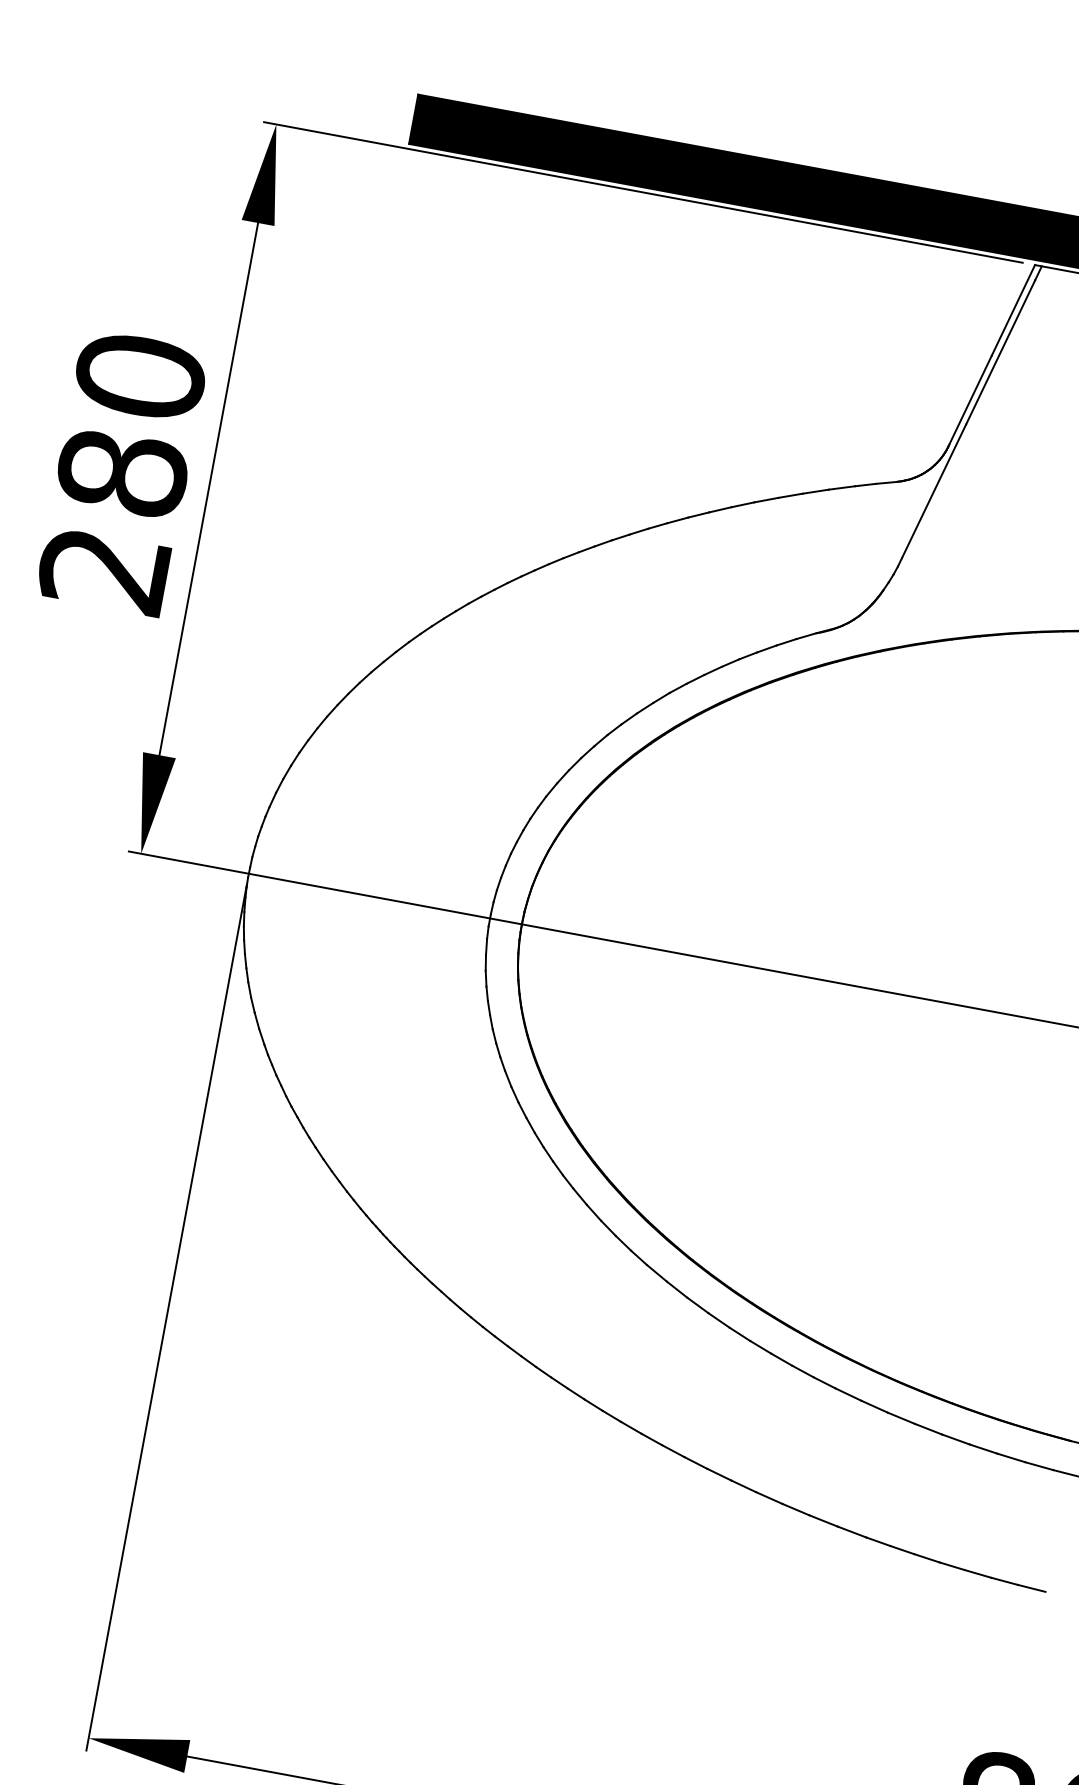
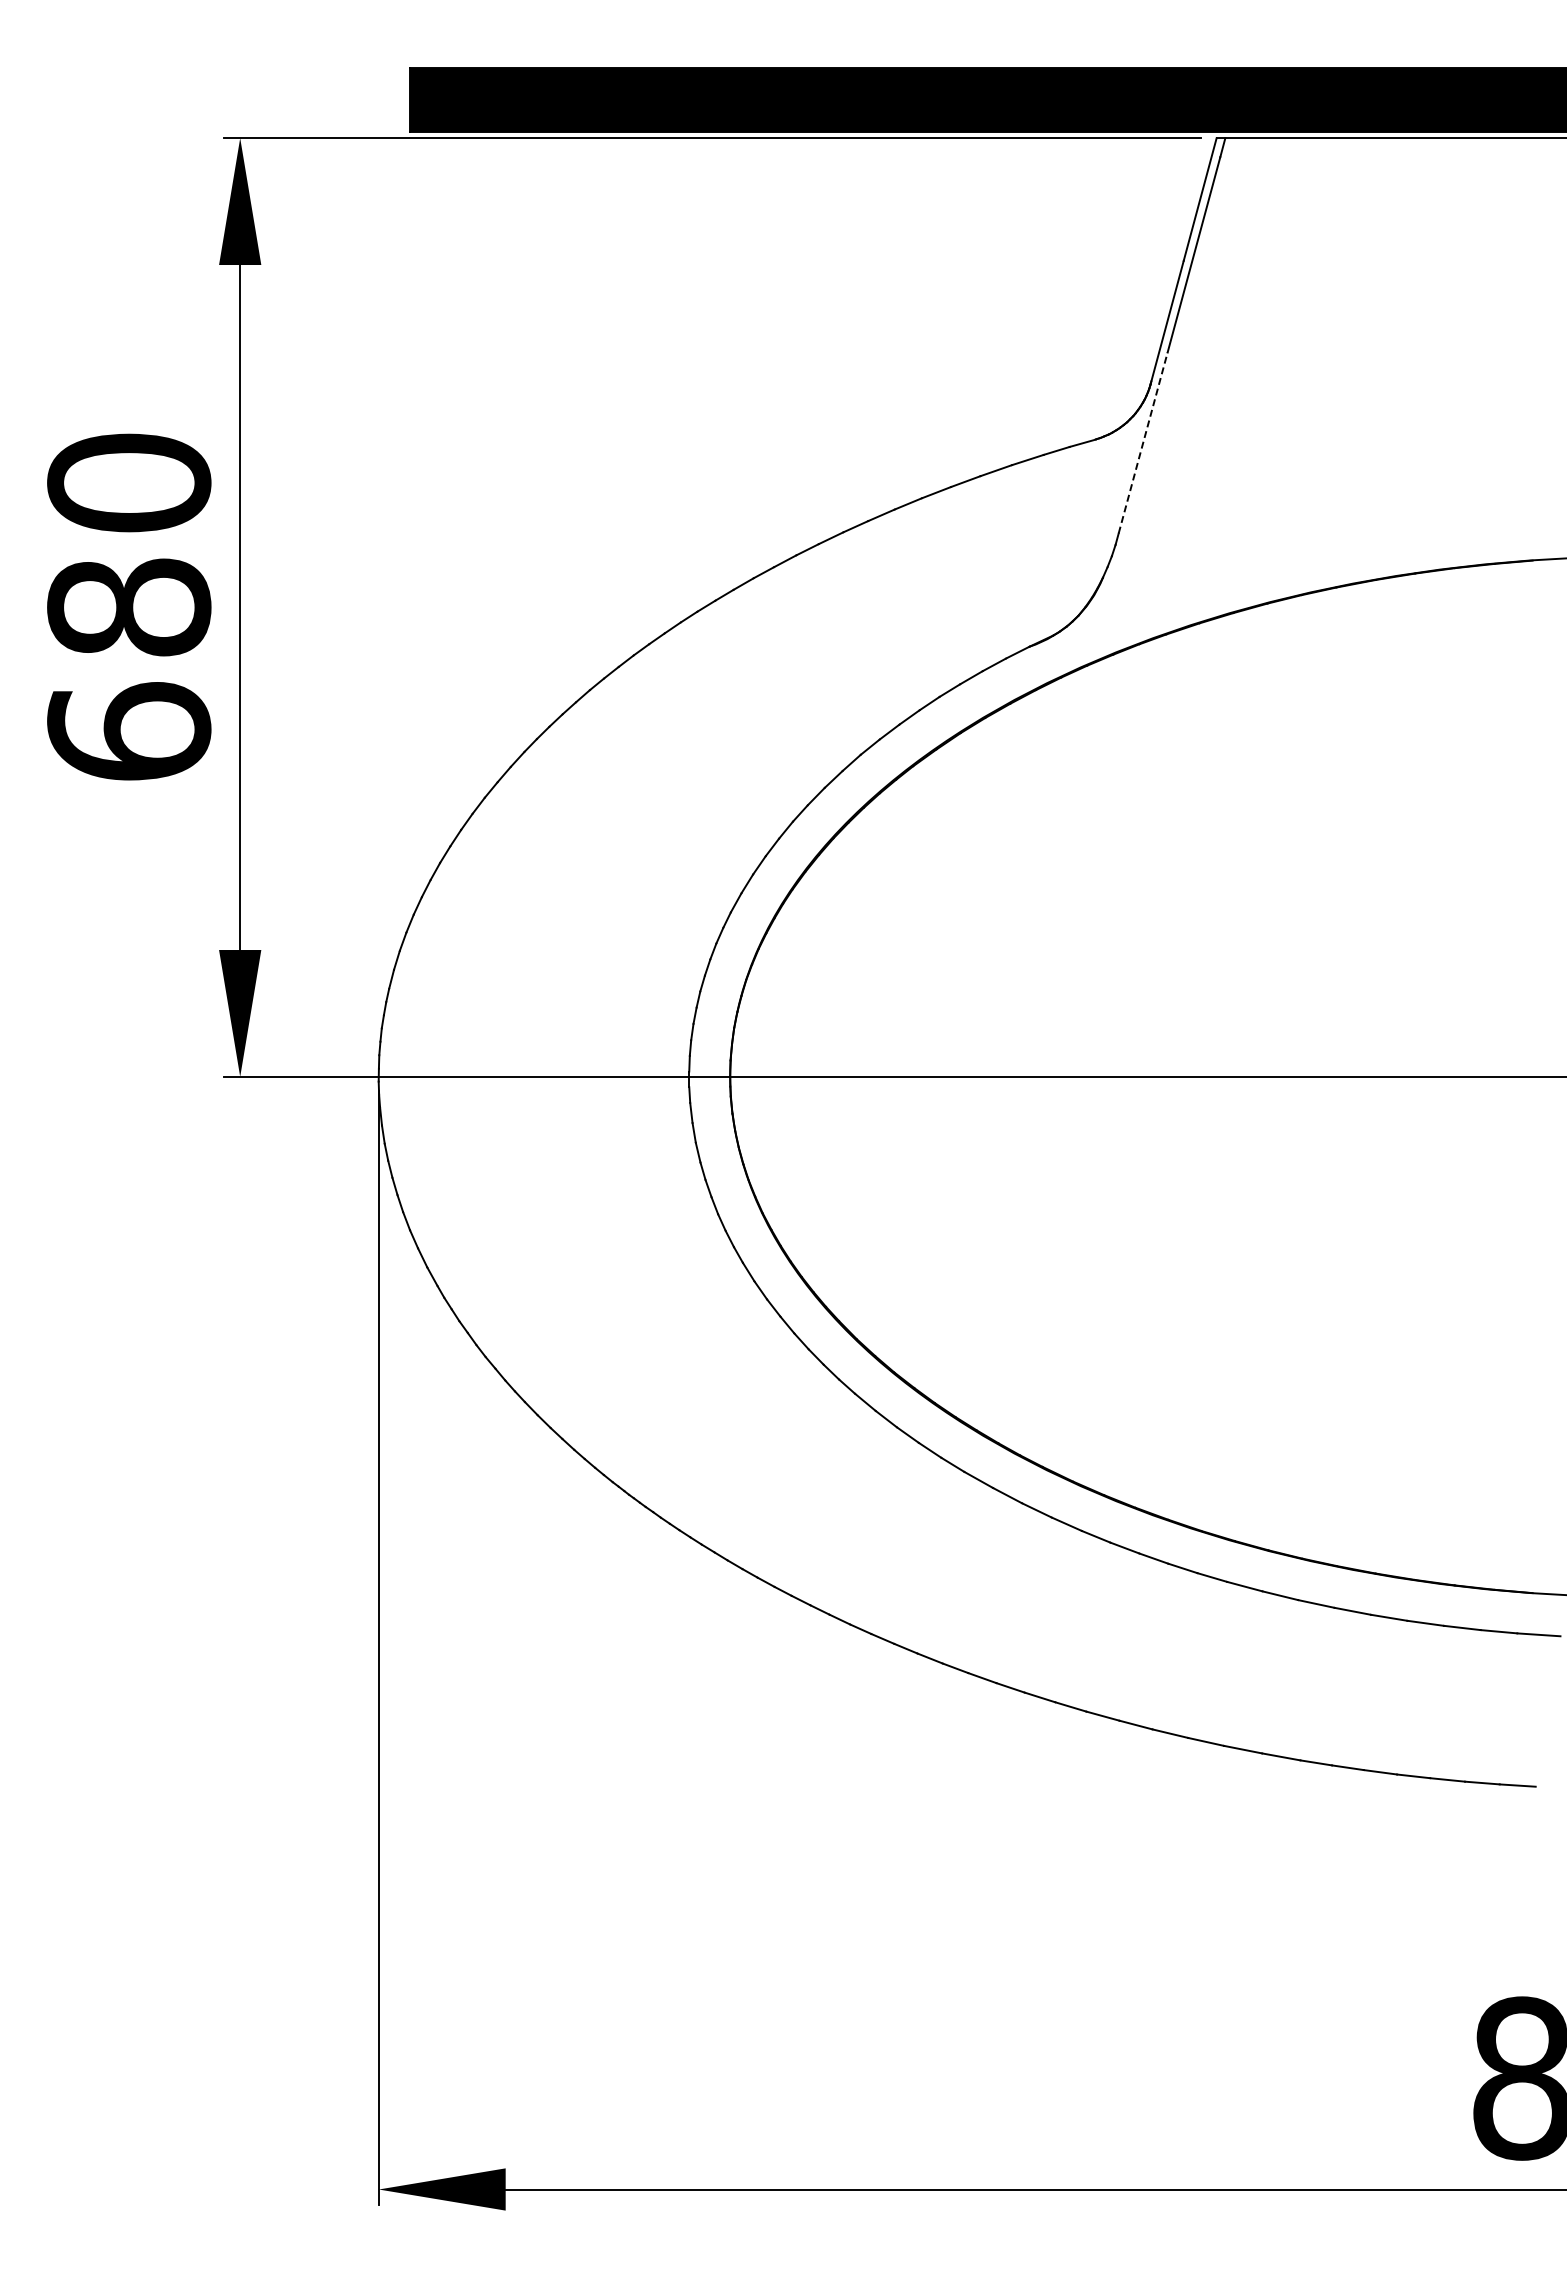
line: (934, 490) -> (1143, 442), solid -> dashed
text: (104, 569) -> (129, 731), 280 -> 680

